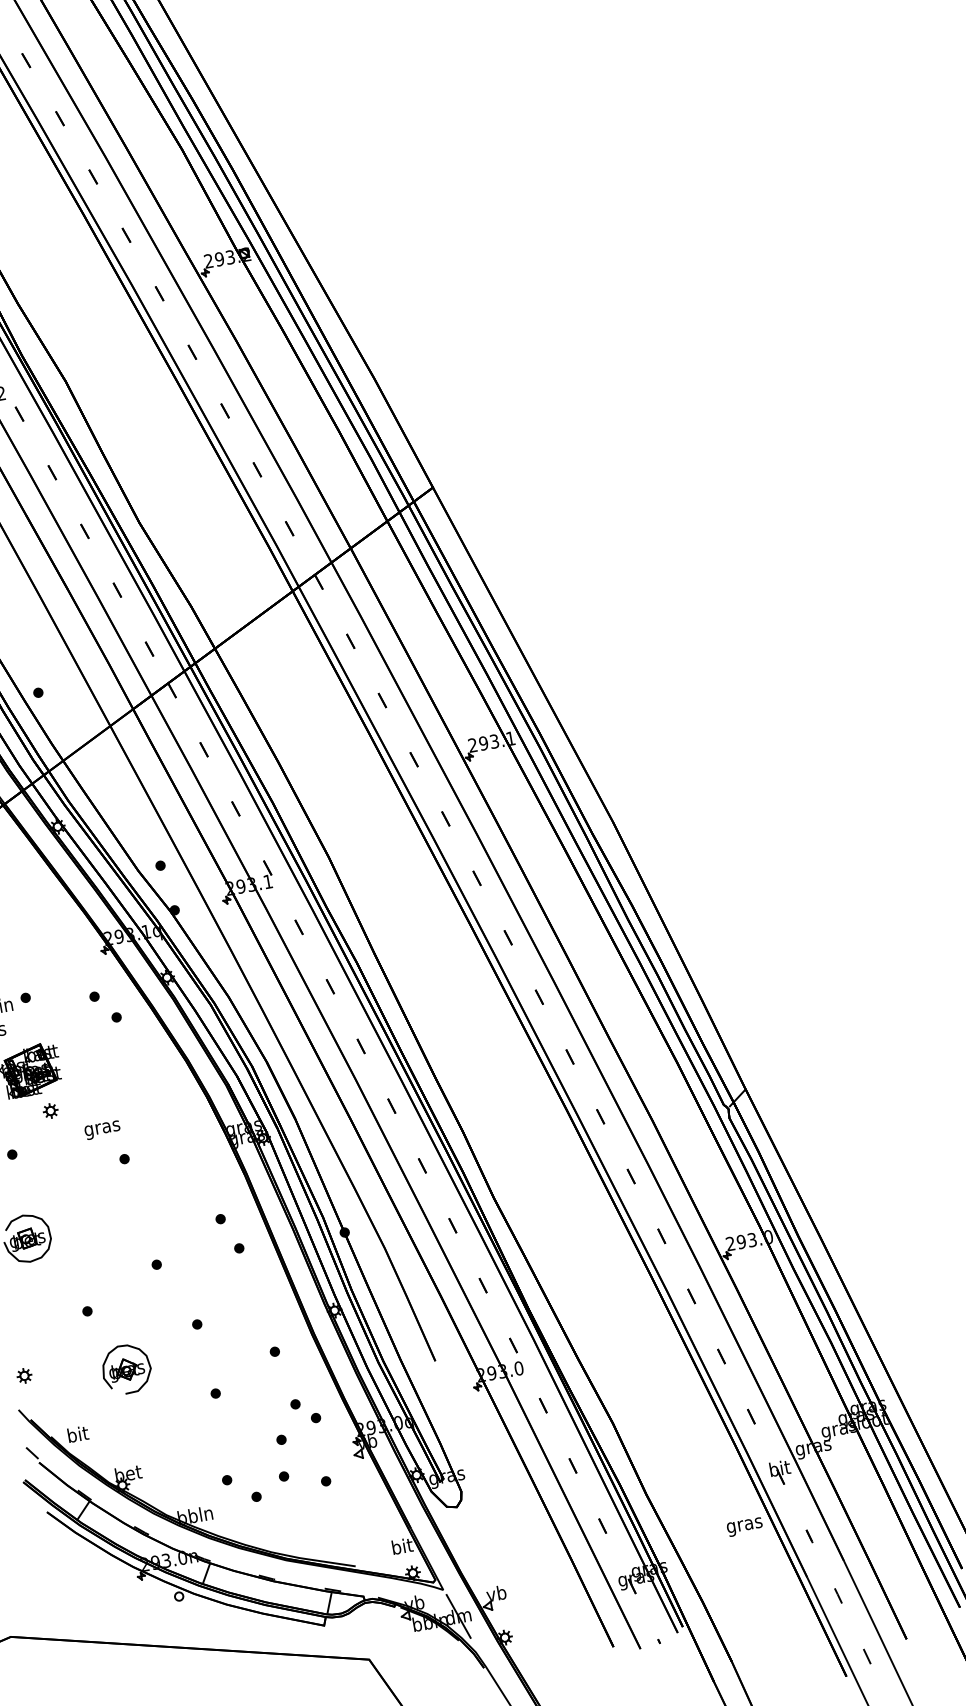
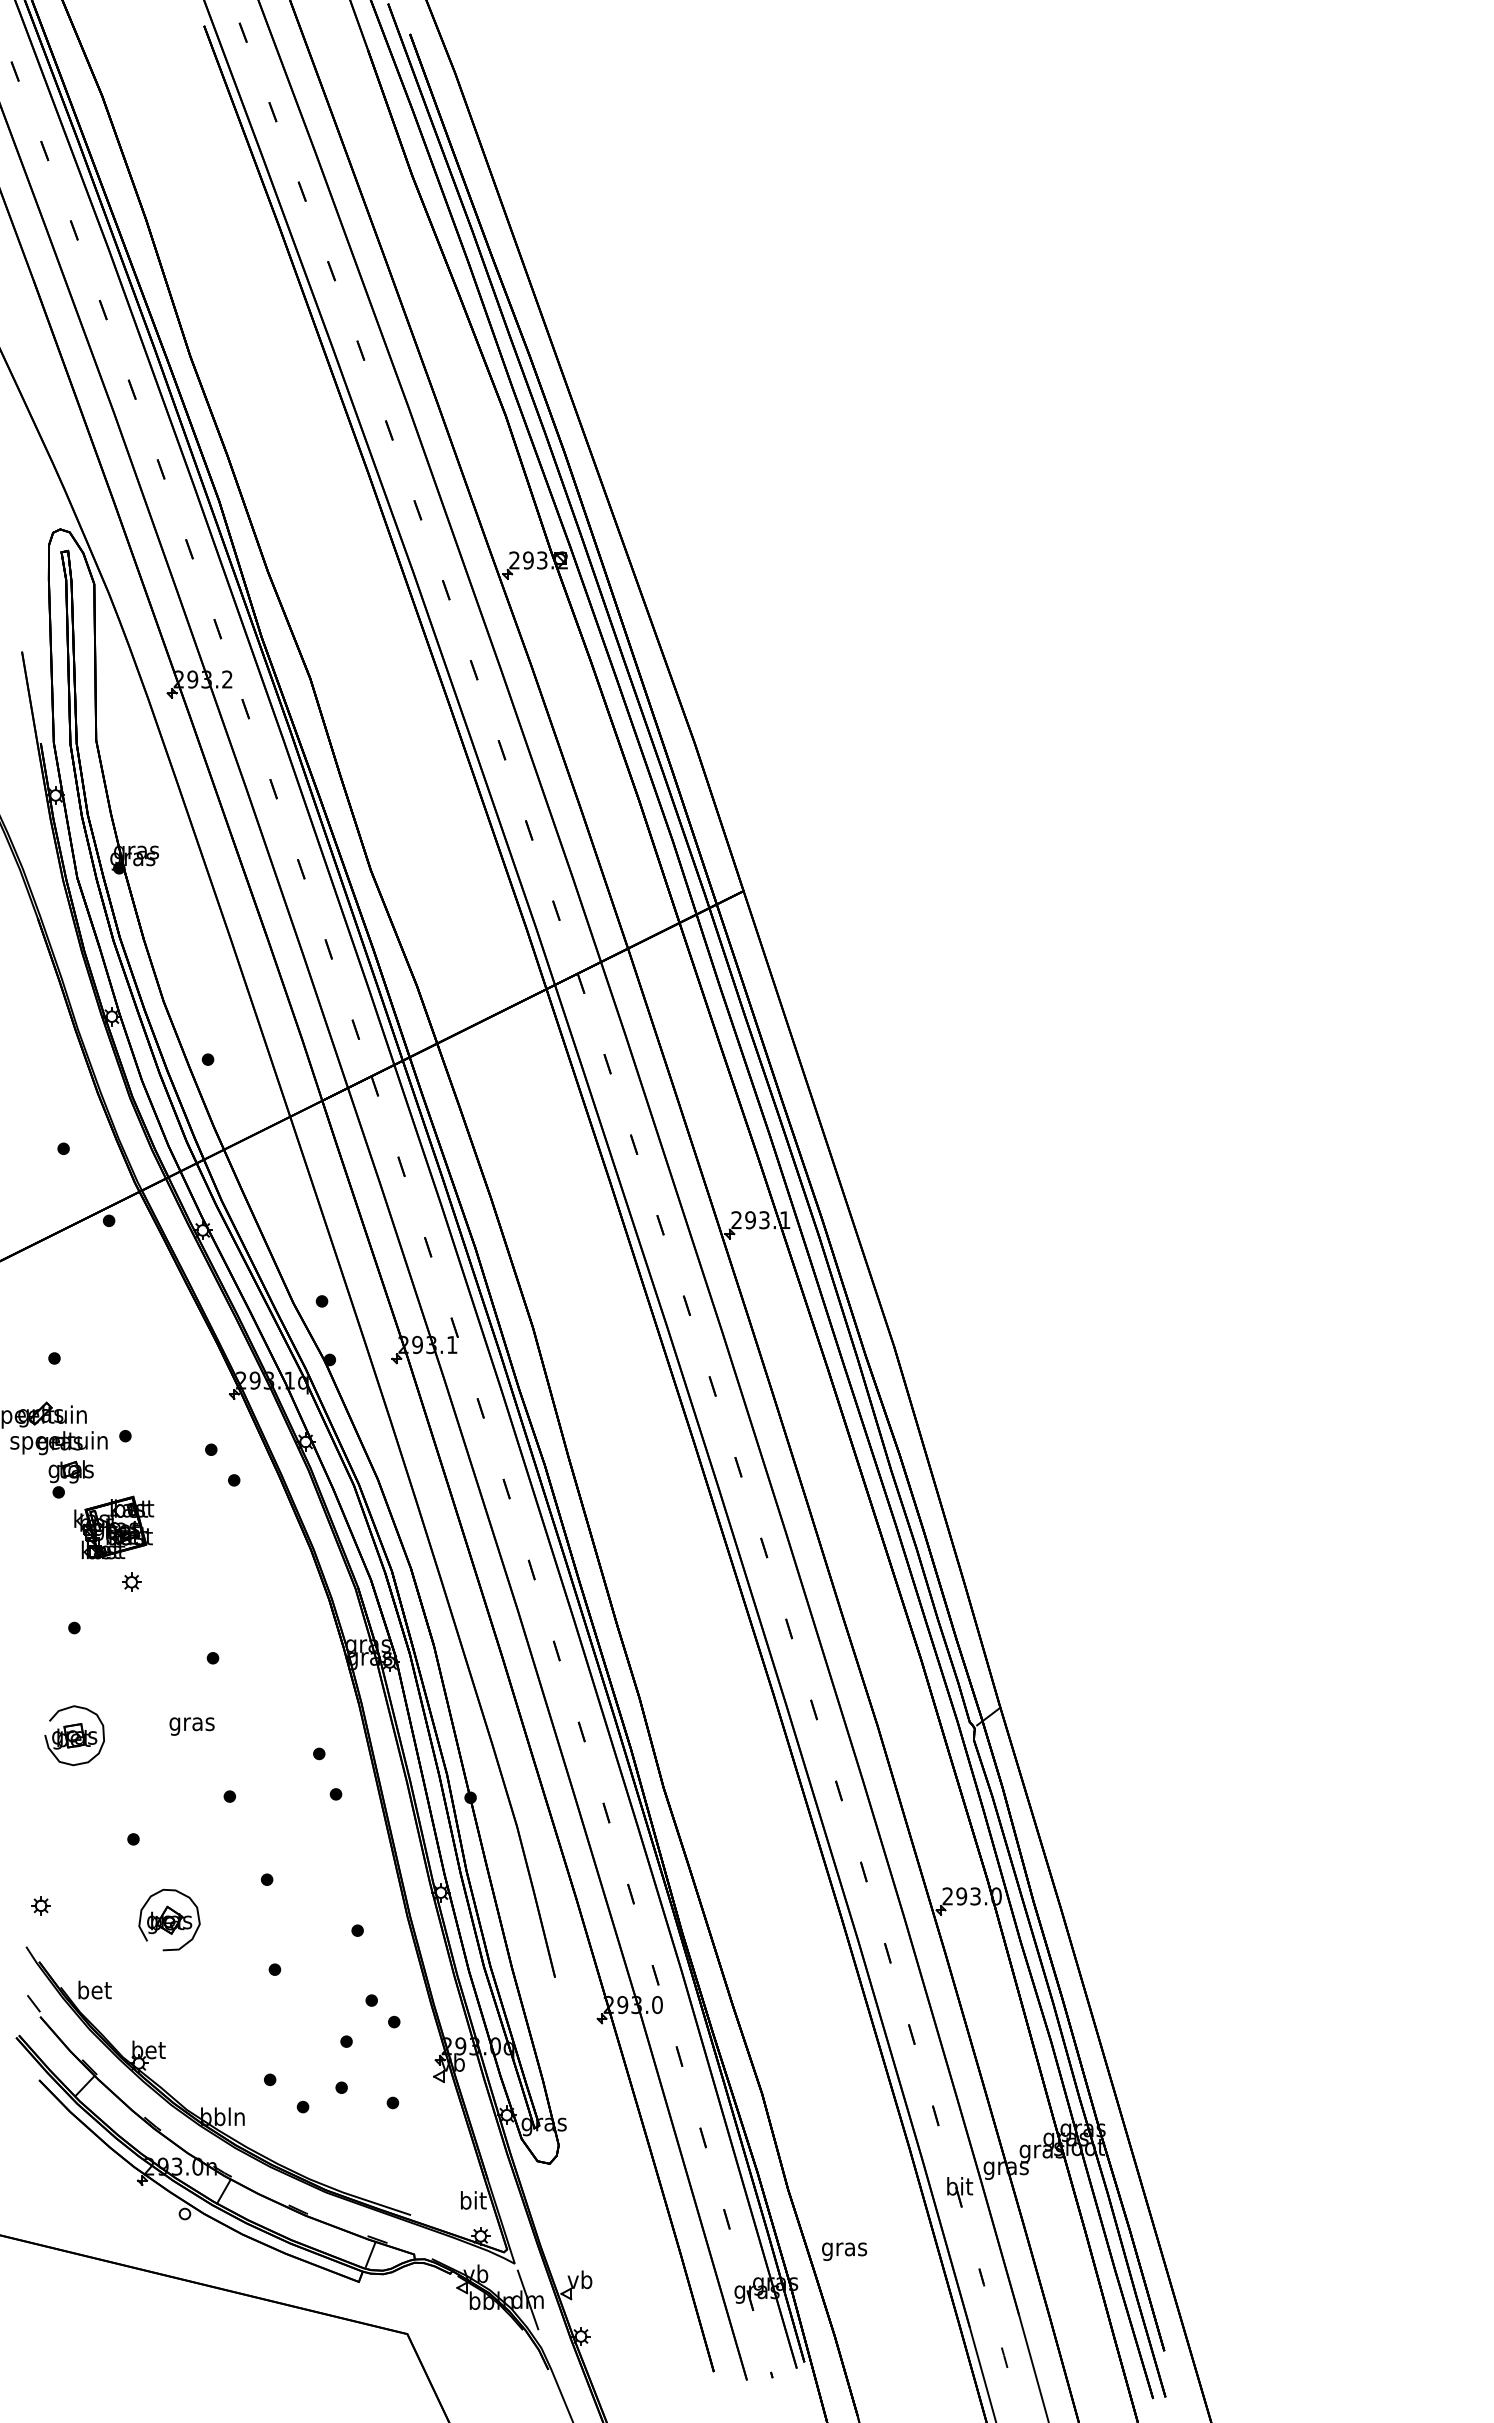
text: (102, 1130) -> (191, 1726), moved
text: (77, 1433) -> (94, 1989), bit -> bet
text: (744, 1526) -> (844, 2251), moved

